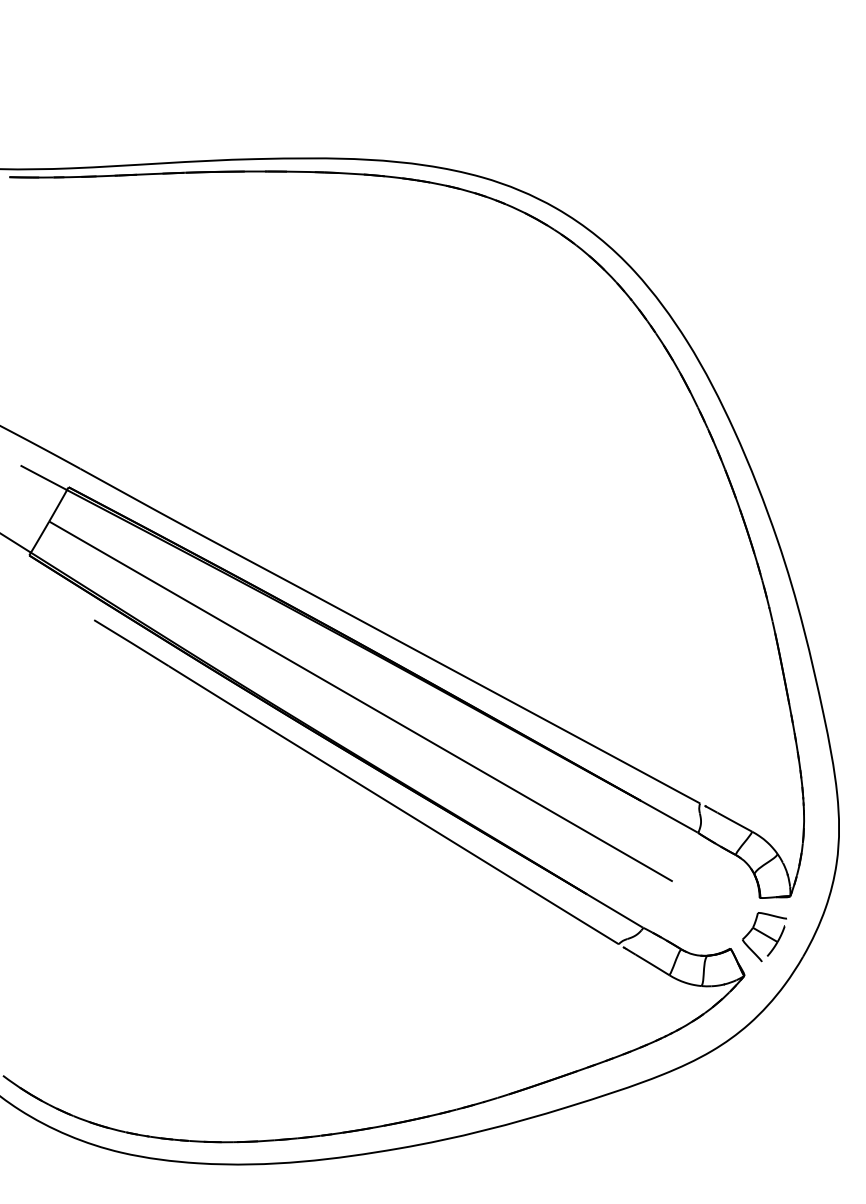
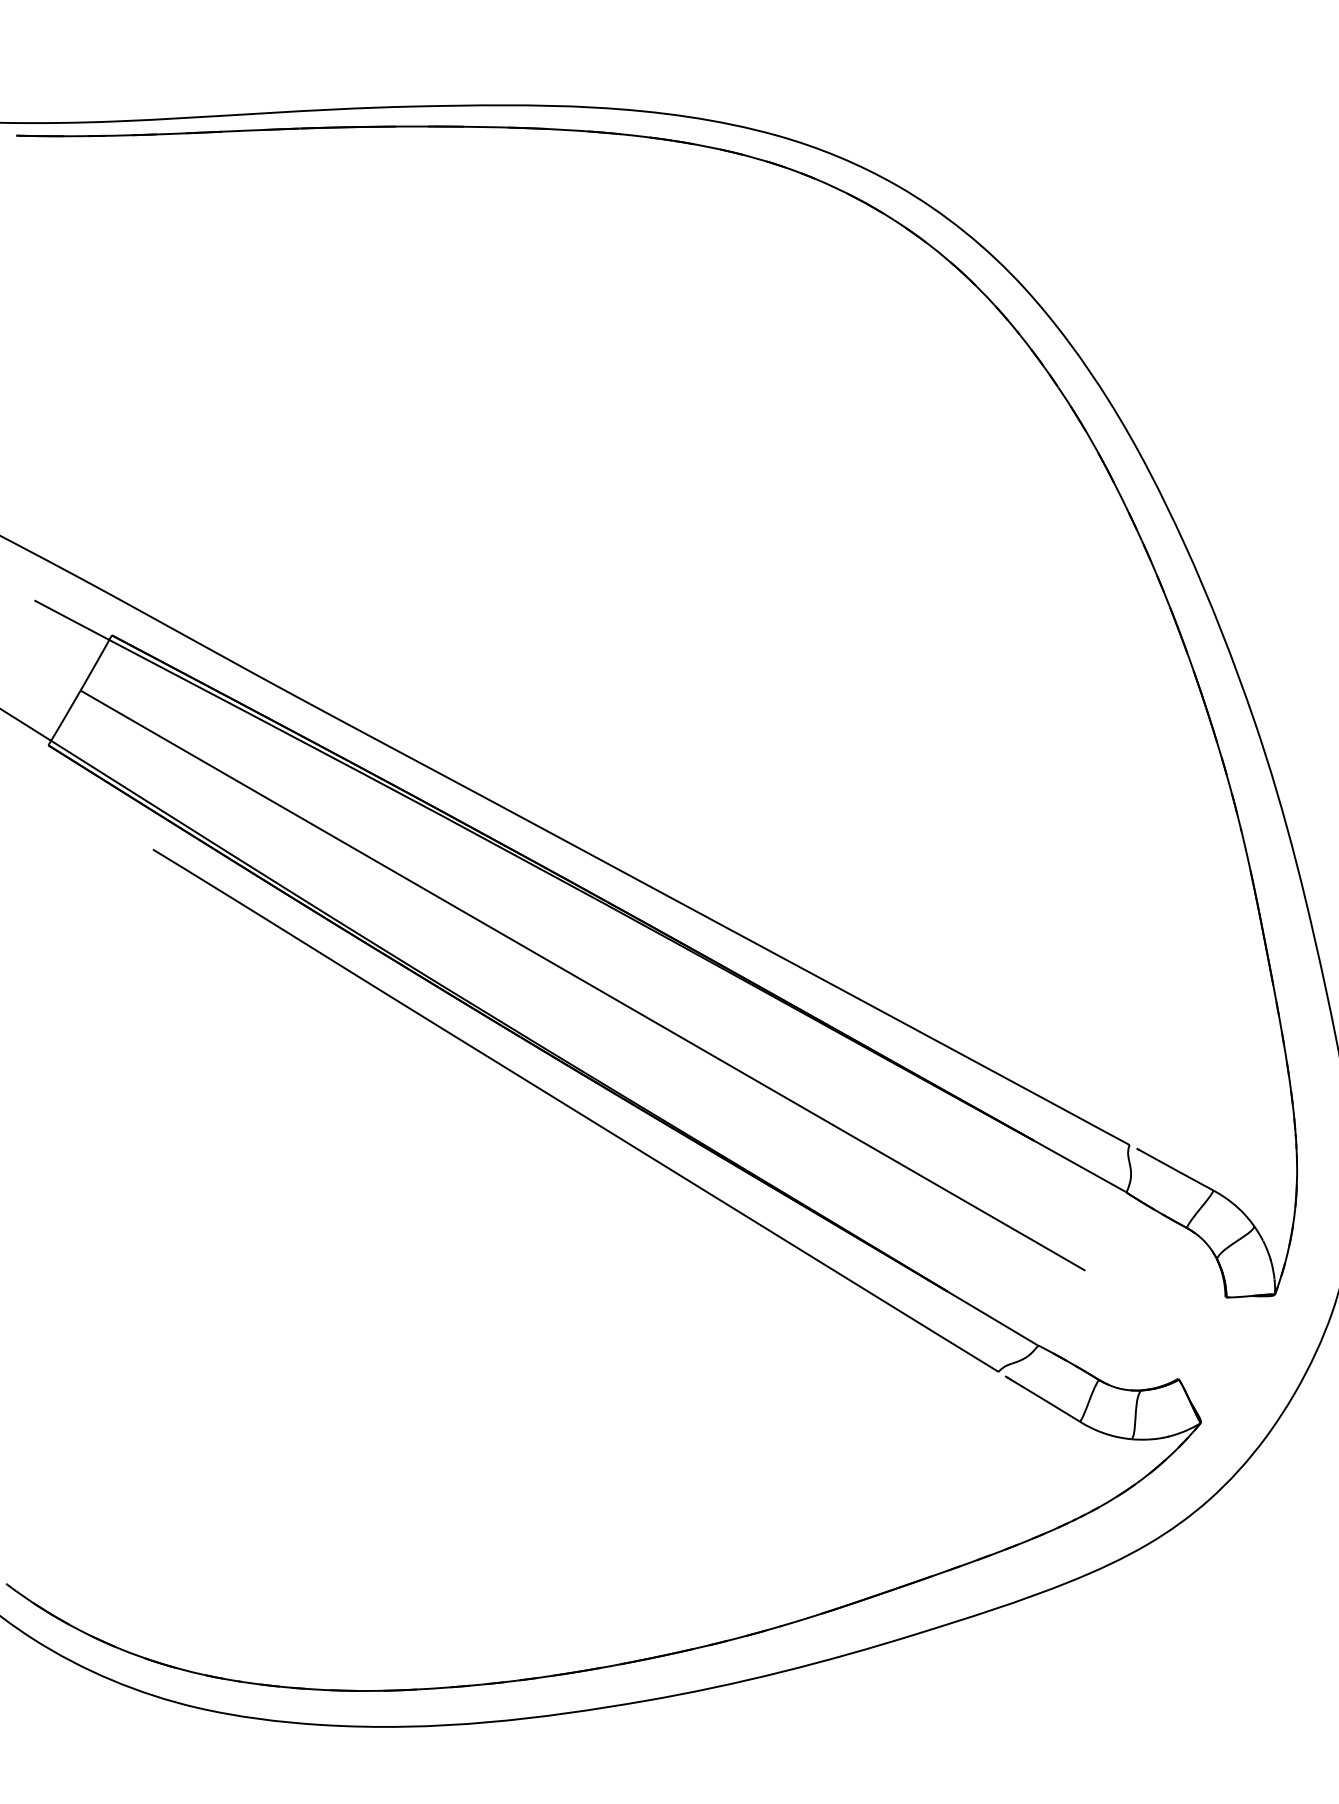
part: (764, 937) -> (1233, 1360), removed

